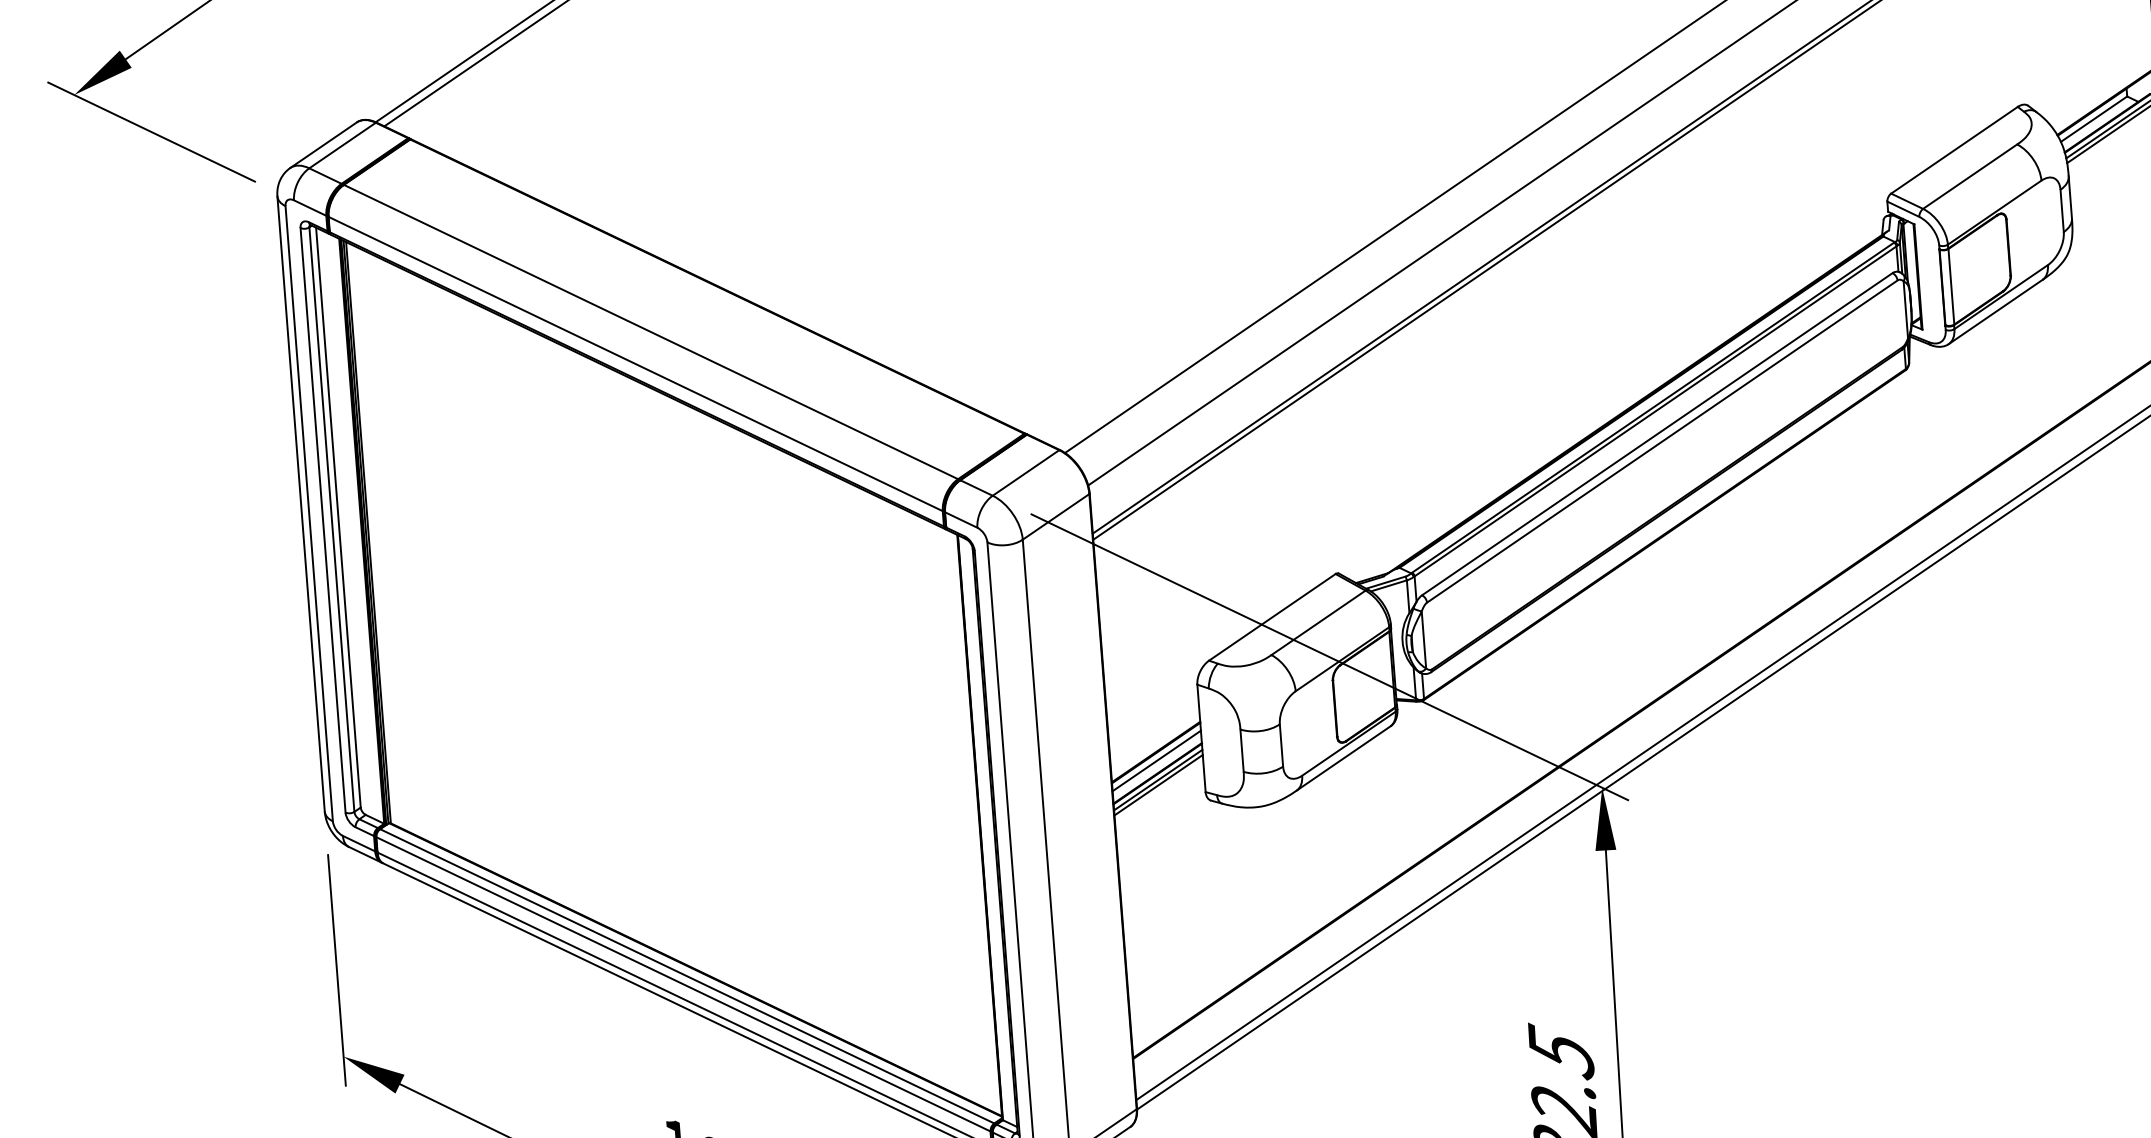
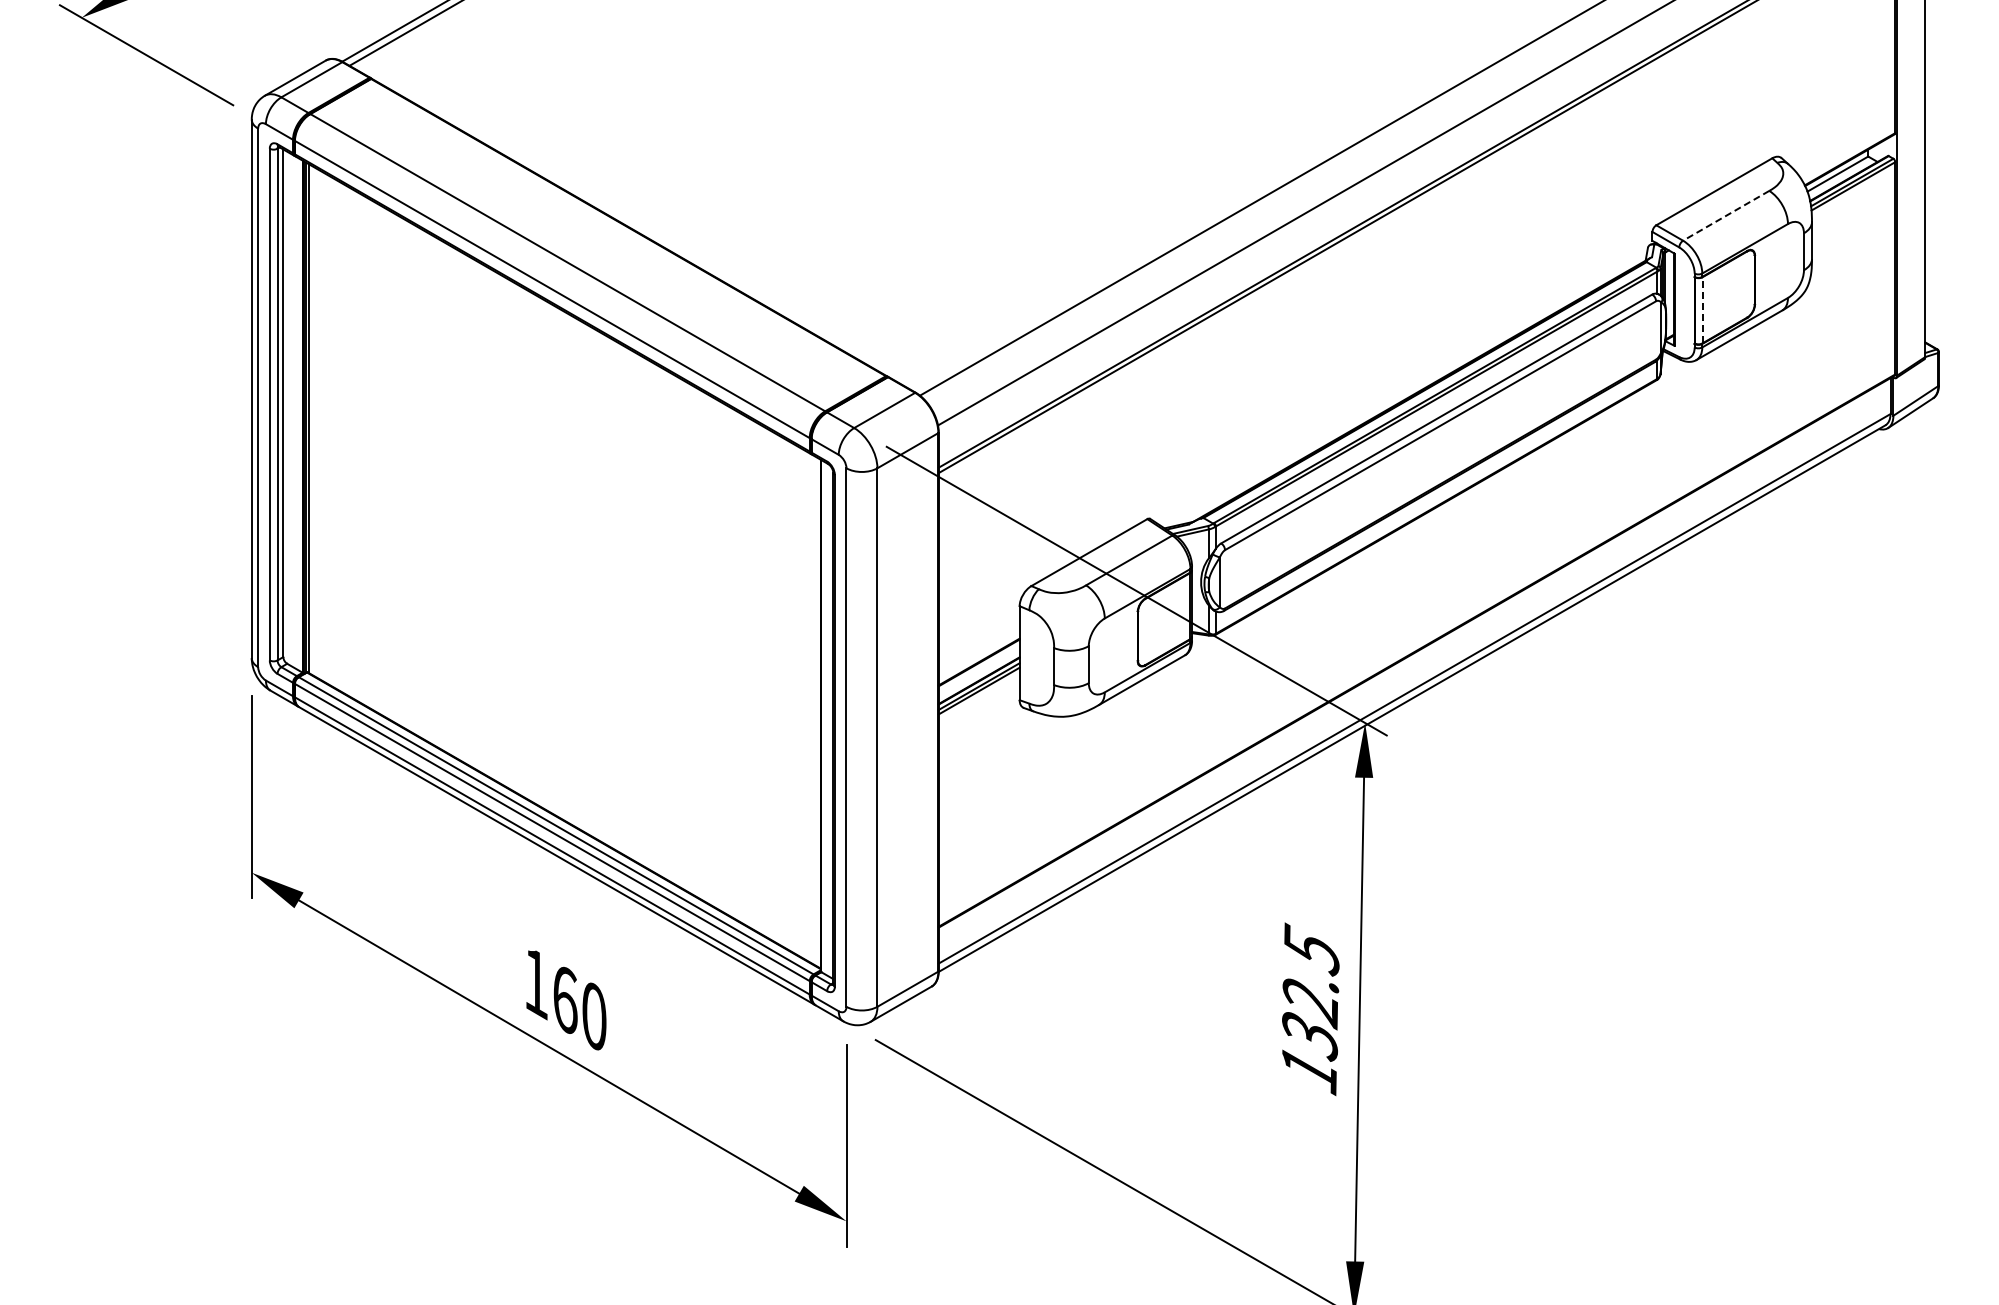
line: (1970, 176) -> (1726, 215), solid -> dashed
line: (1951, 285) -> (1702, 309), solid -> dashed
line: (1155, 760) -> (978, 669), removed

